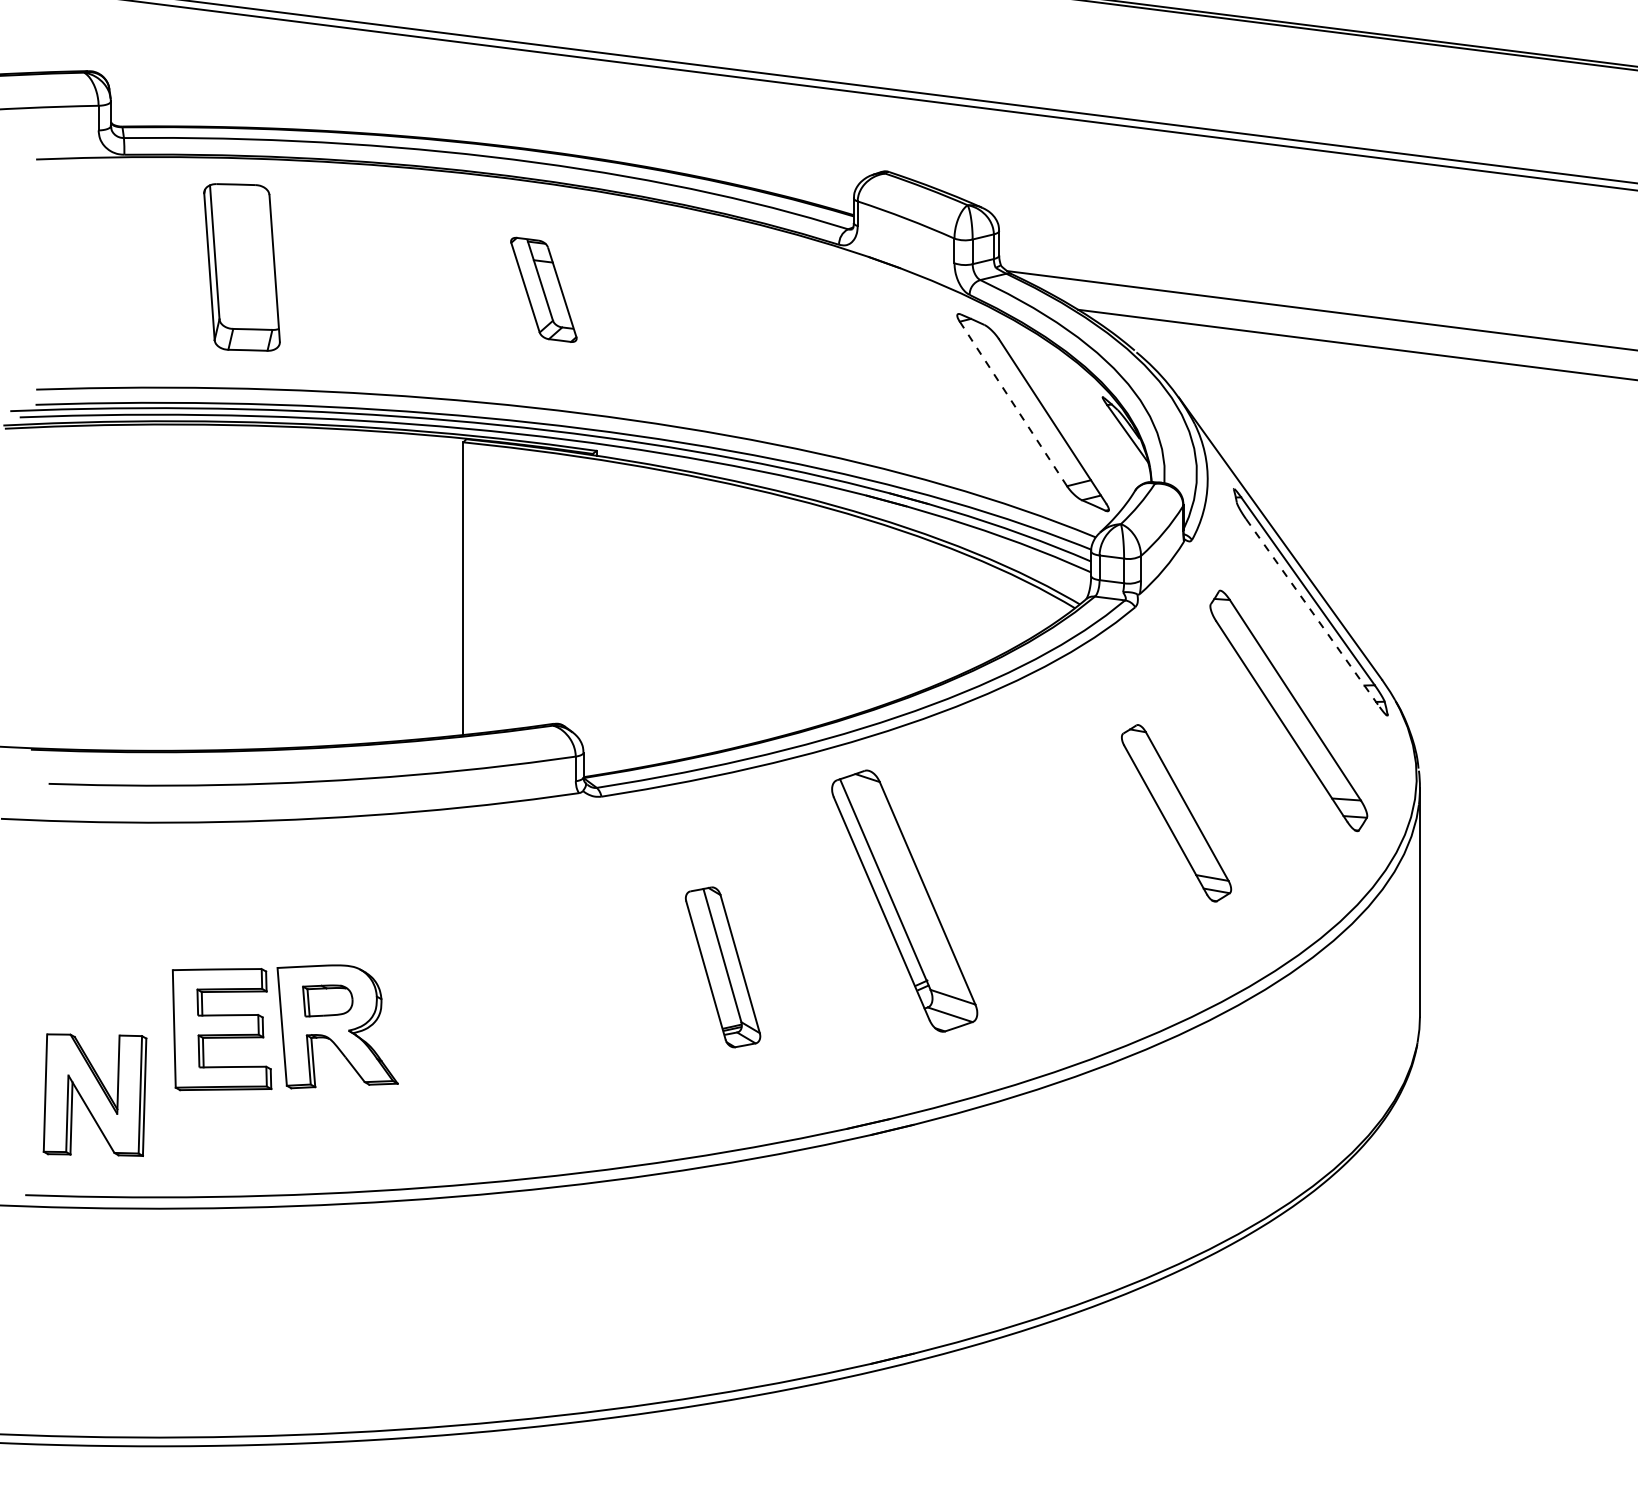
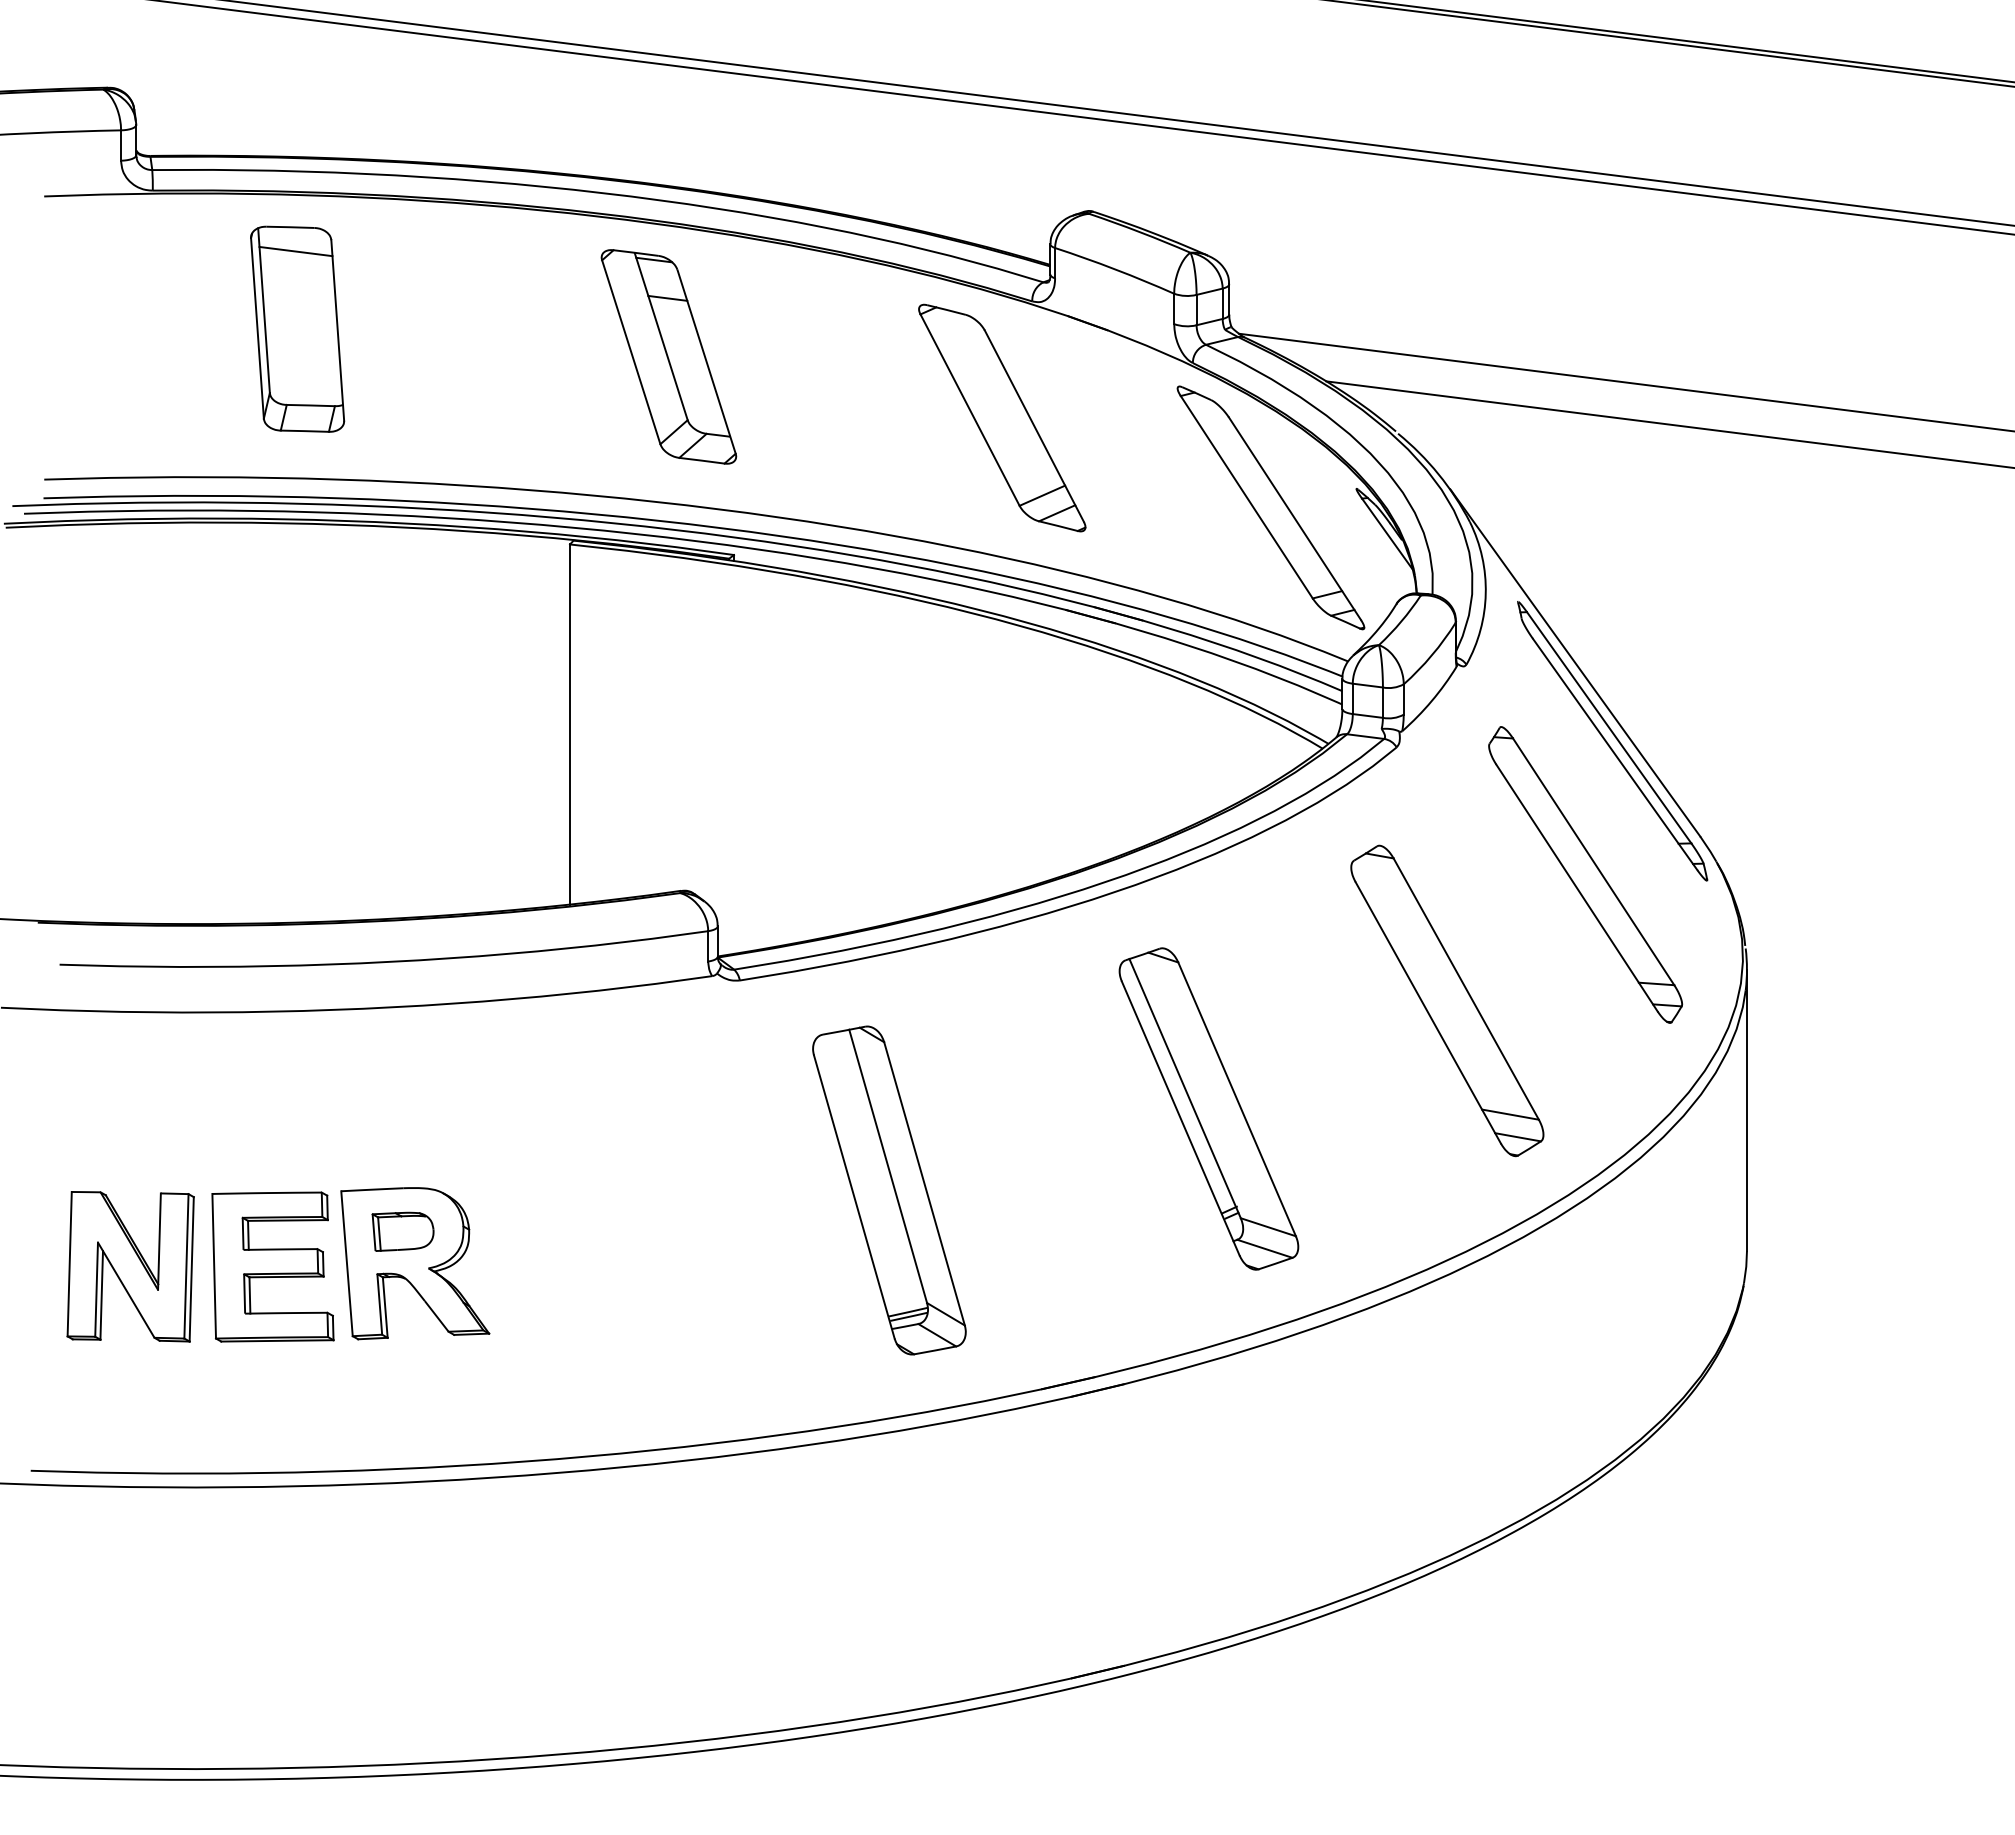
line: (240, 204) -> (295, 251), added
part: (543, 289) -> (668, 356), size x1.67
part: (814, 339) -> (1002, 417), added
line: (1013, 404) -> (1246, 497), dashed -> solid
line: (1313, 613) -> (1615, 754), dashed -> solid
part: (1176, 812) -> (1447, 1000), size x1.43
part: (904, 900) -> (1208, 1108), moved
part: (723, 967) -> (889, 1190), size x1.67
part: (94, 1094) -> (130, 1266), moved

